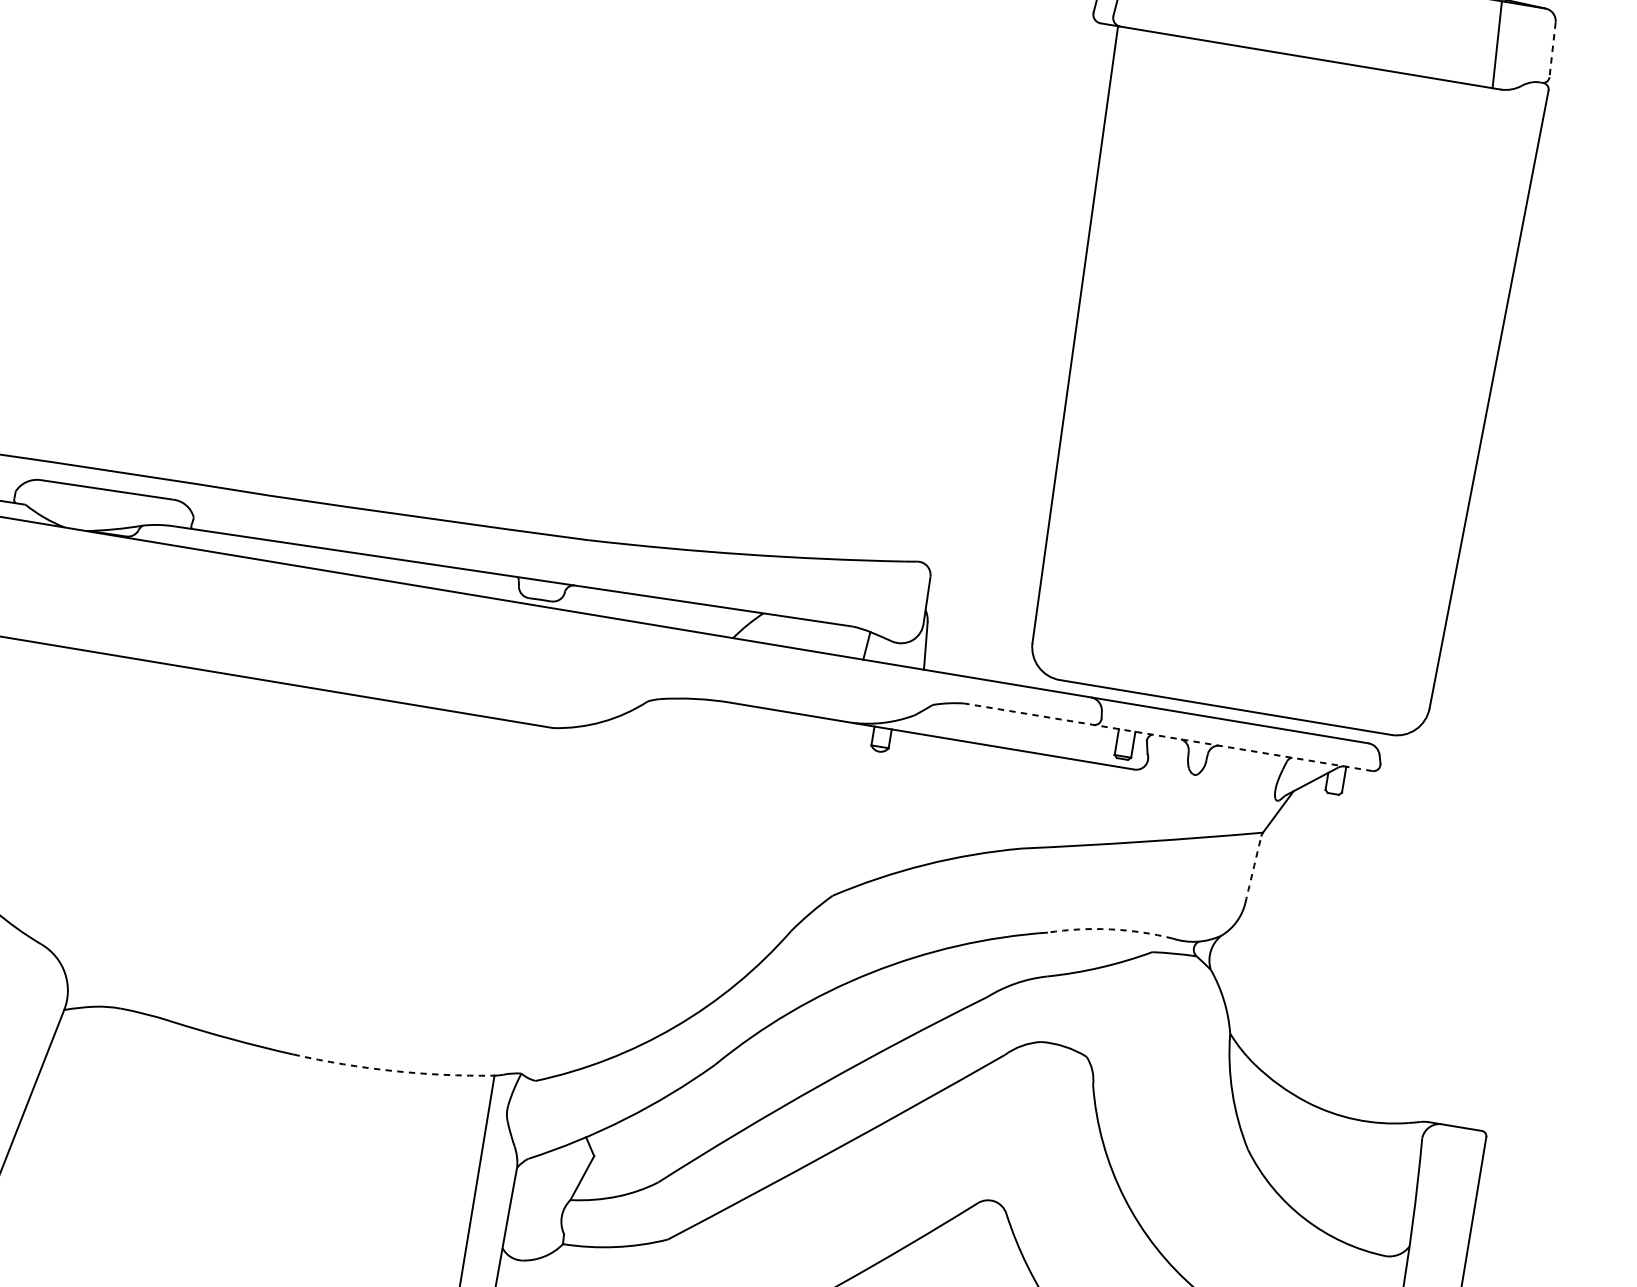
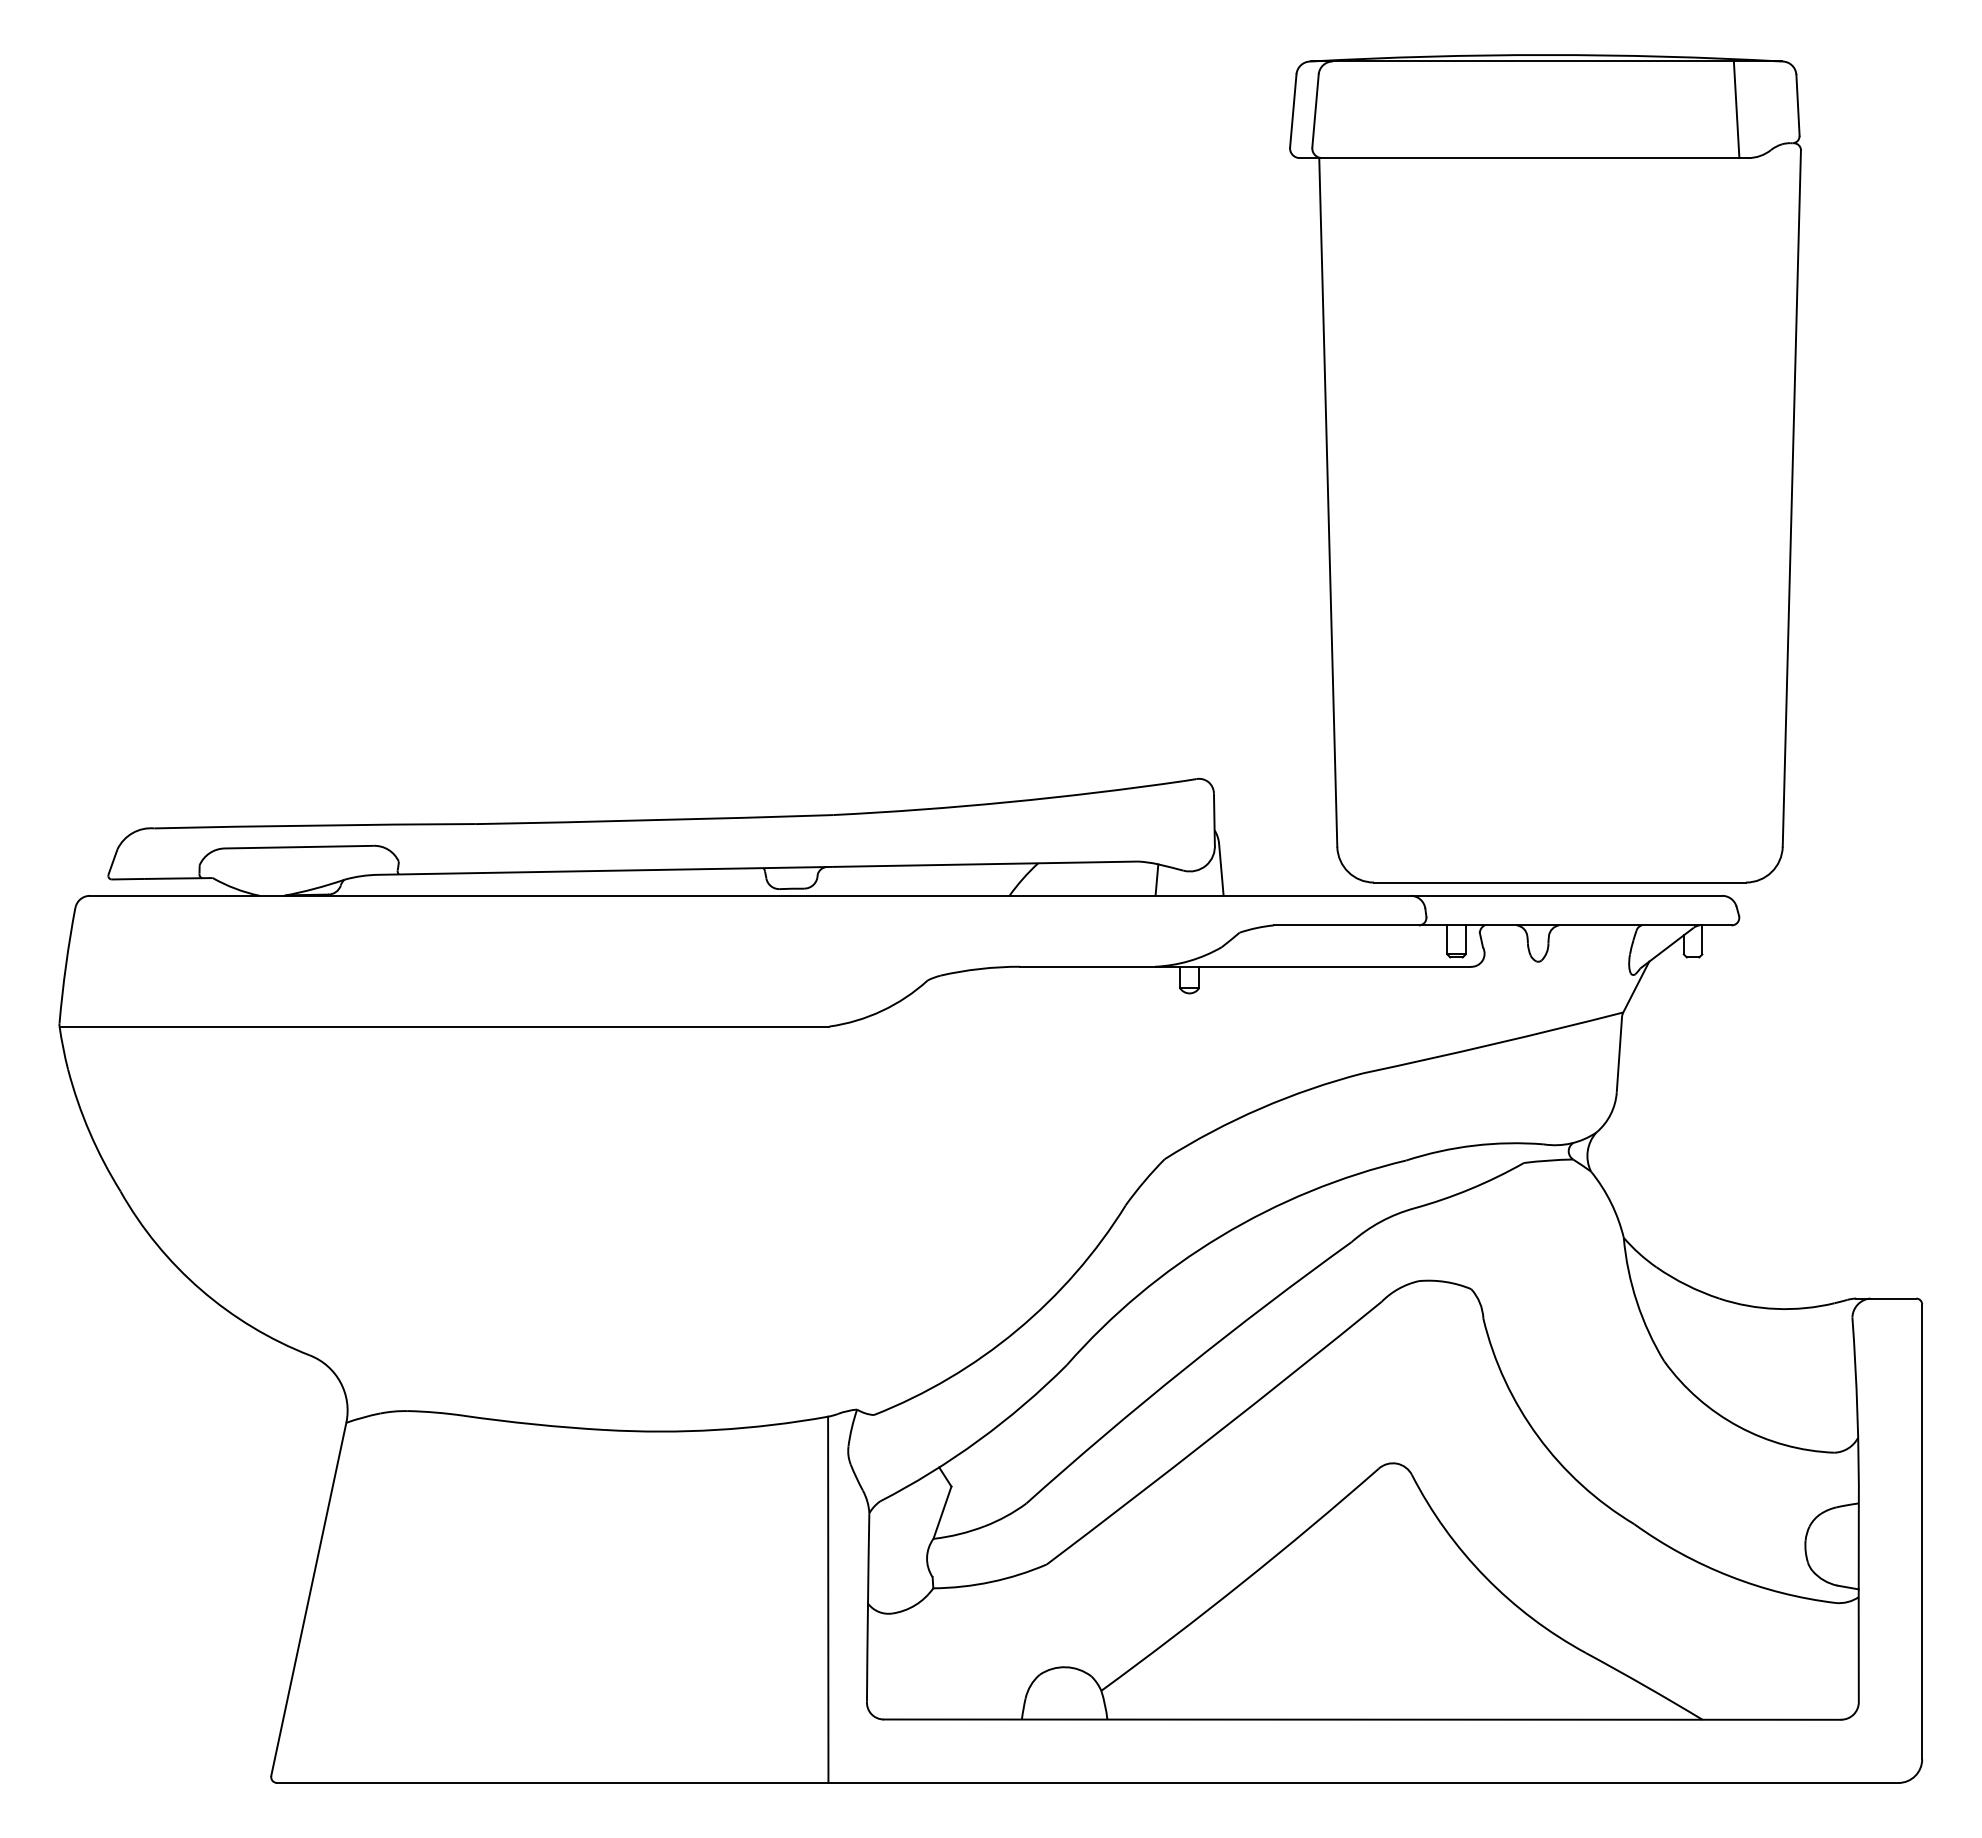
line: (1553, 50) -> (1798, 105), dashed -> solid
line: (1168, 737) -> (1502, 925), dashed -> solid
arc: (1253, 869) -> (1619, 1054), dashed -> solid
arc: (1110, 929) -> (1474, 1145), dashed -> solid
arc: (393, 1070) -> (716, 1429), dashed -> solid

